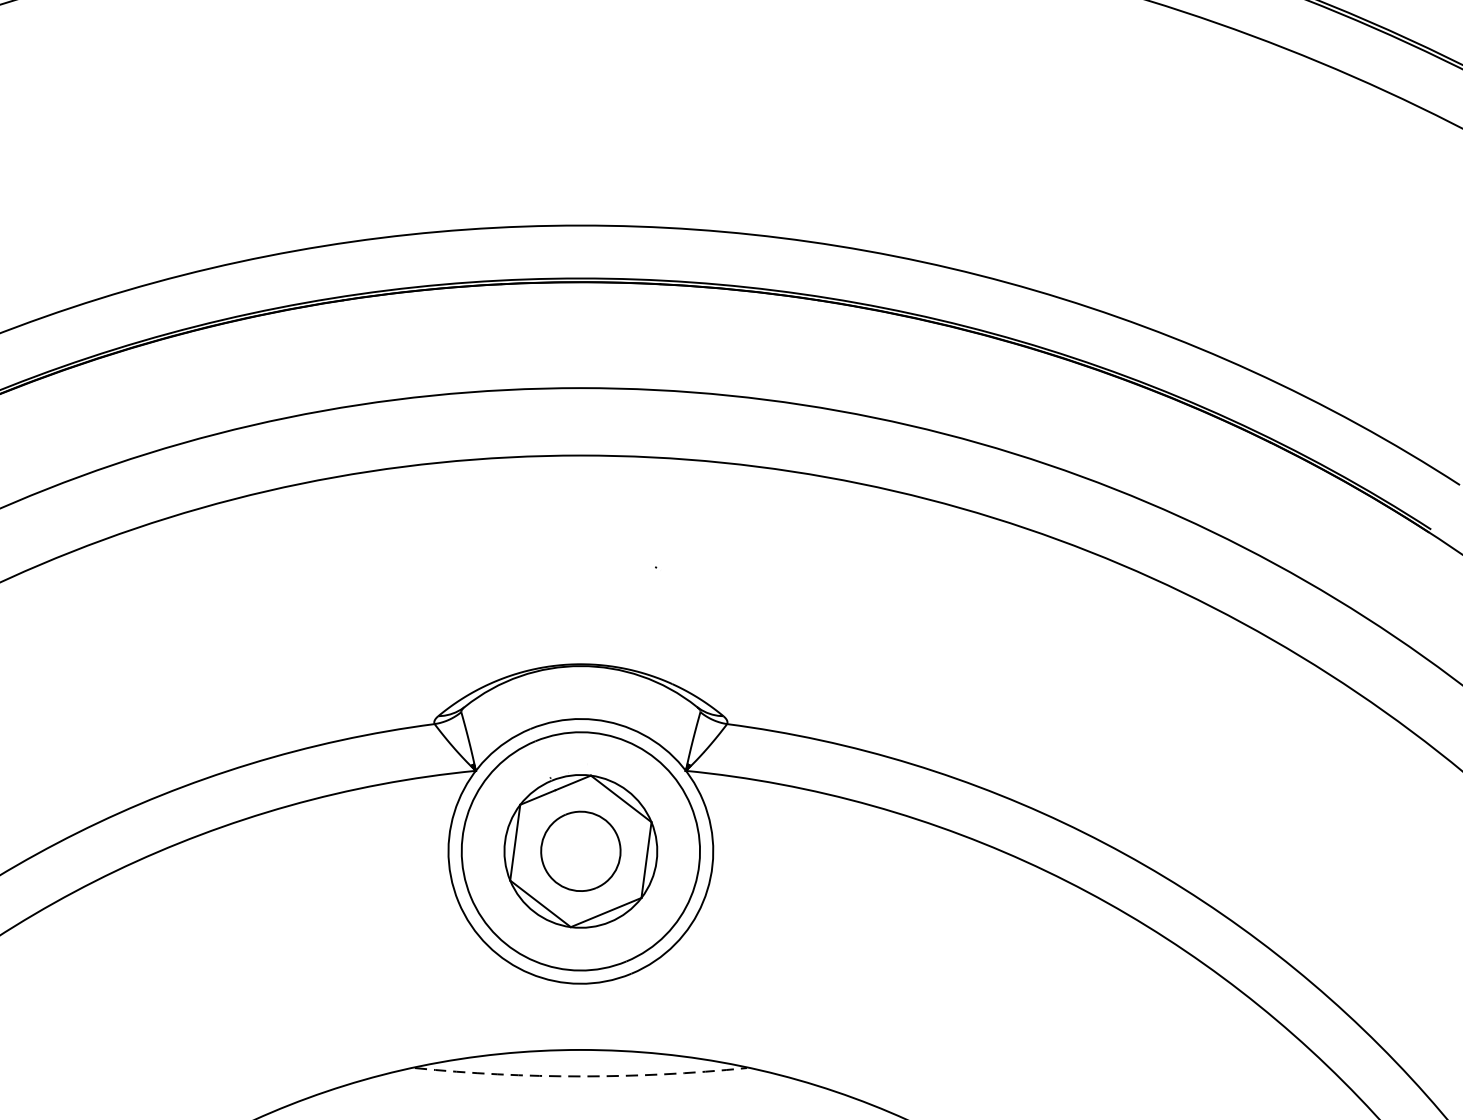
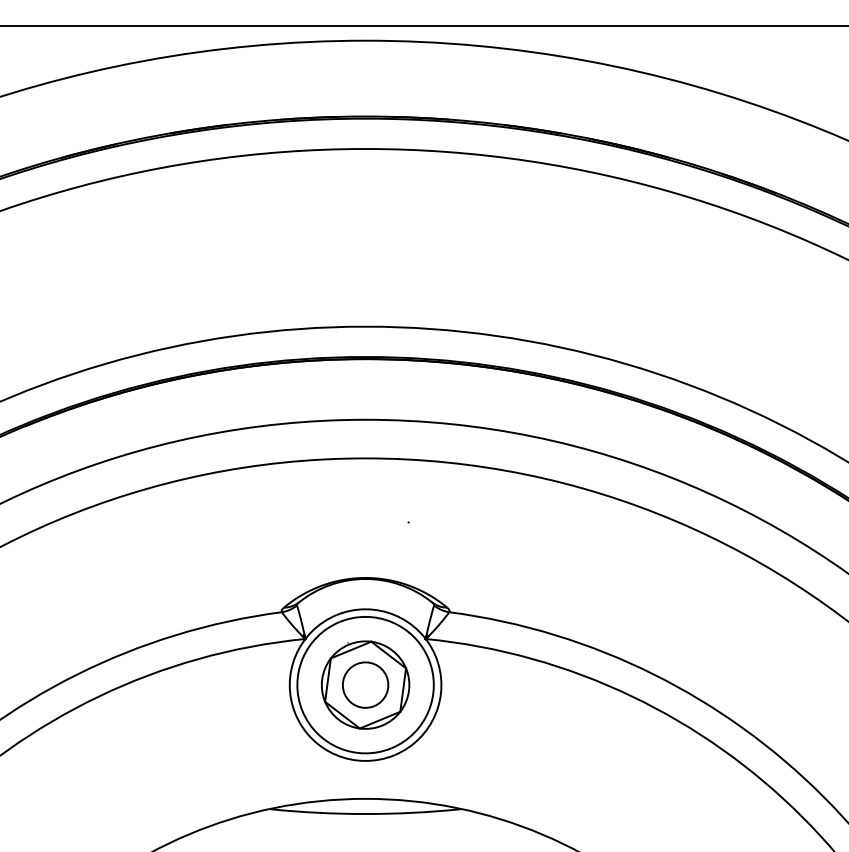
arc: (580, 1077) -> (365, 814), dashed -> solid

